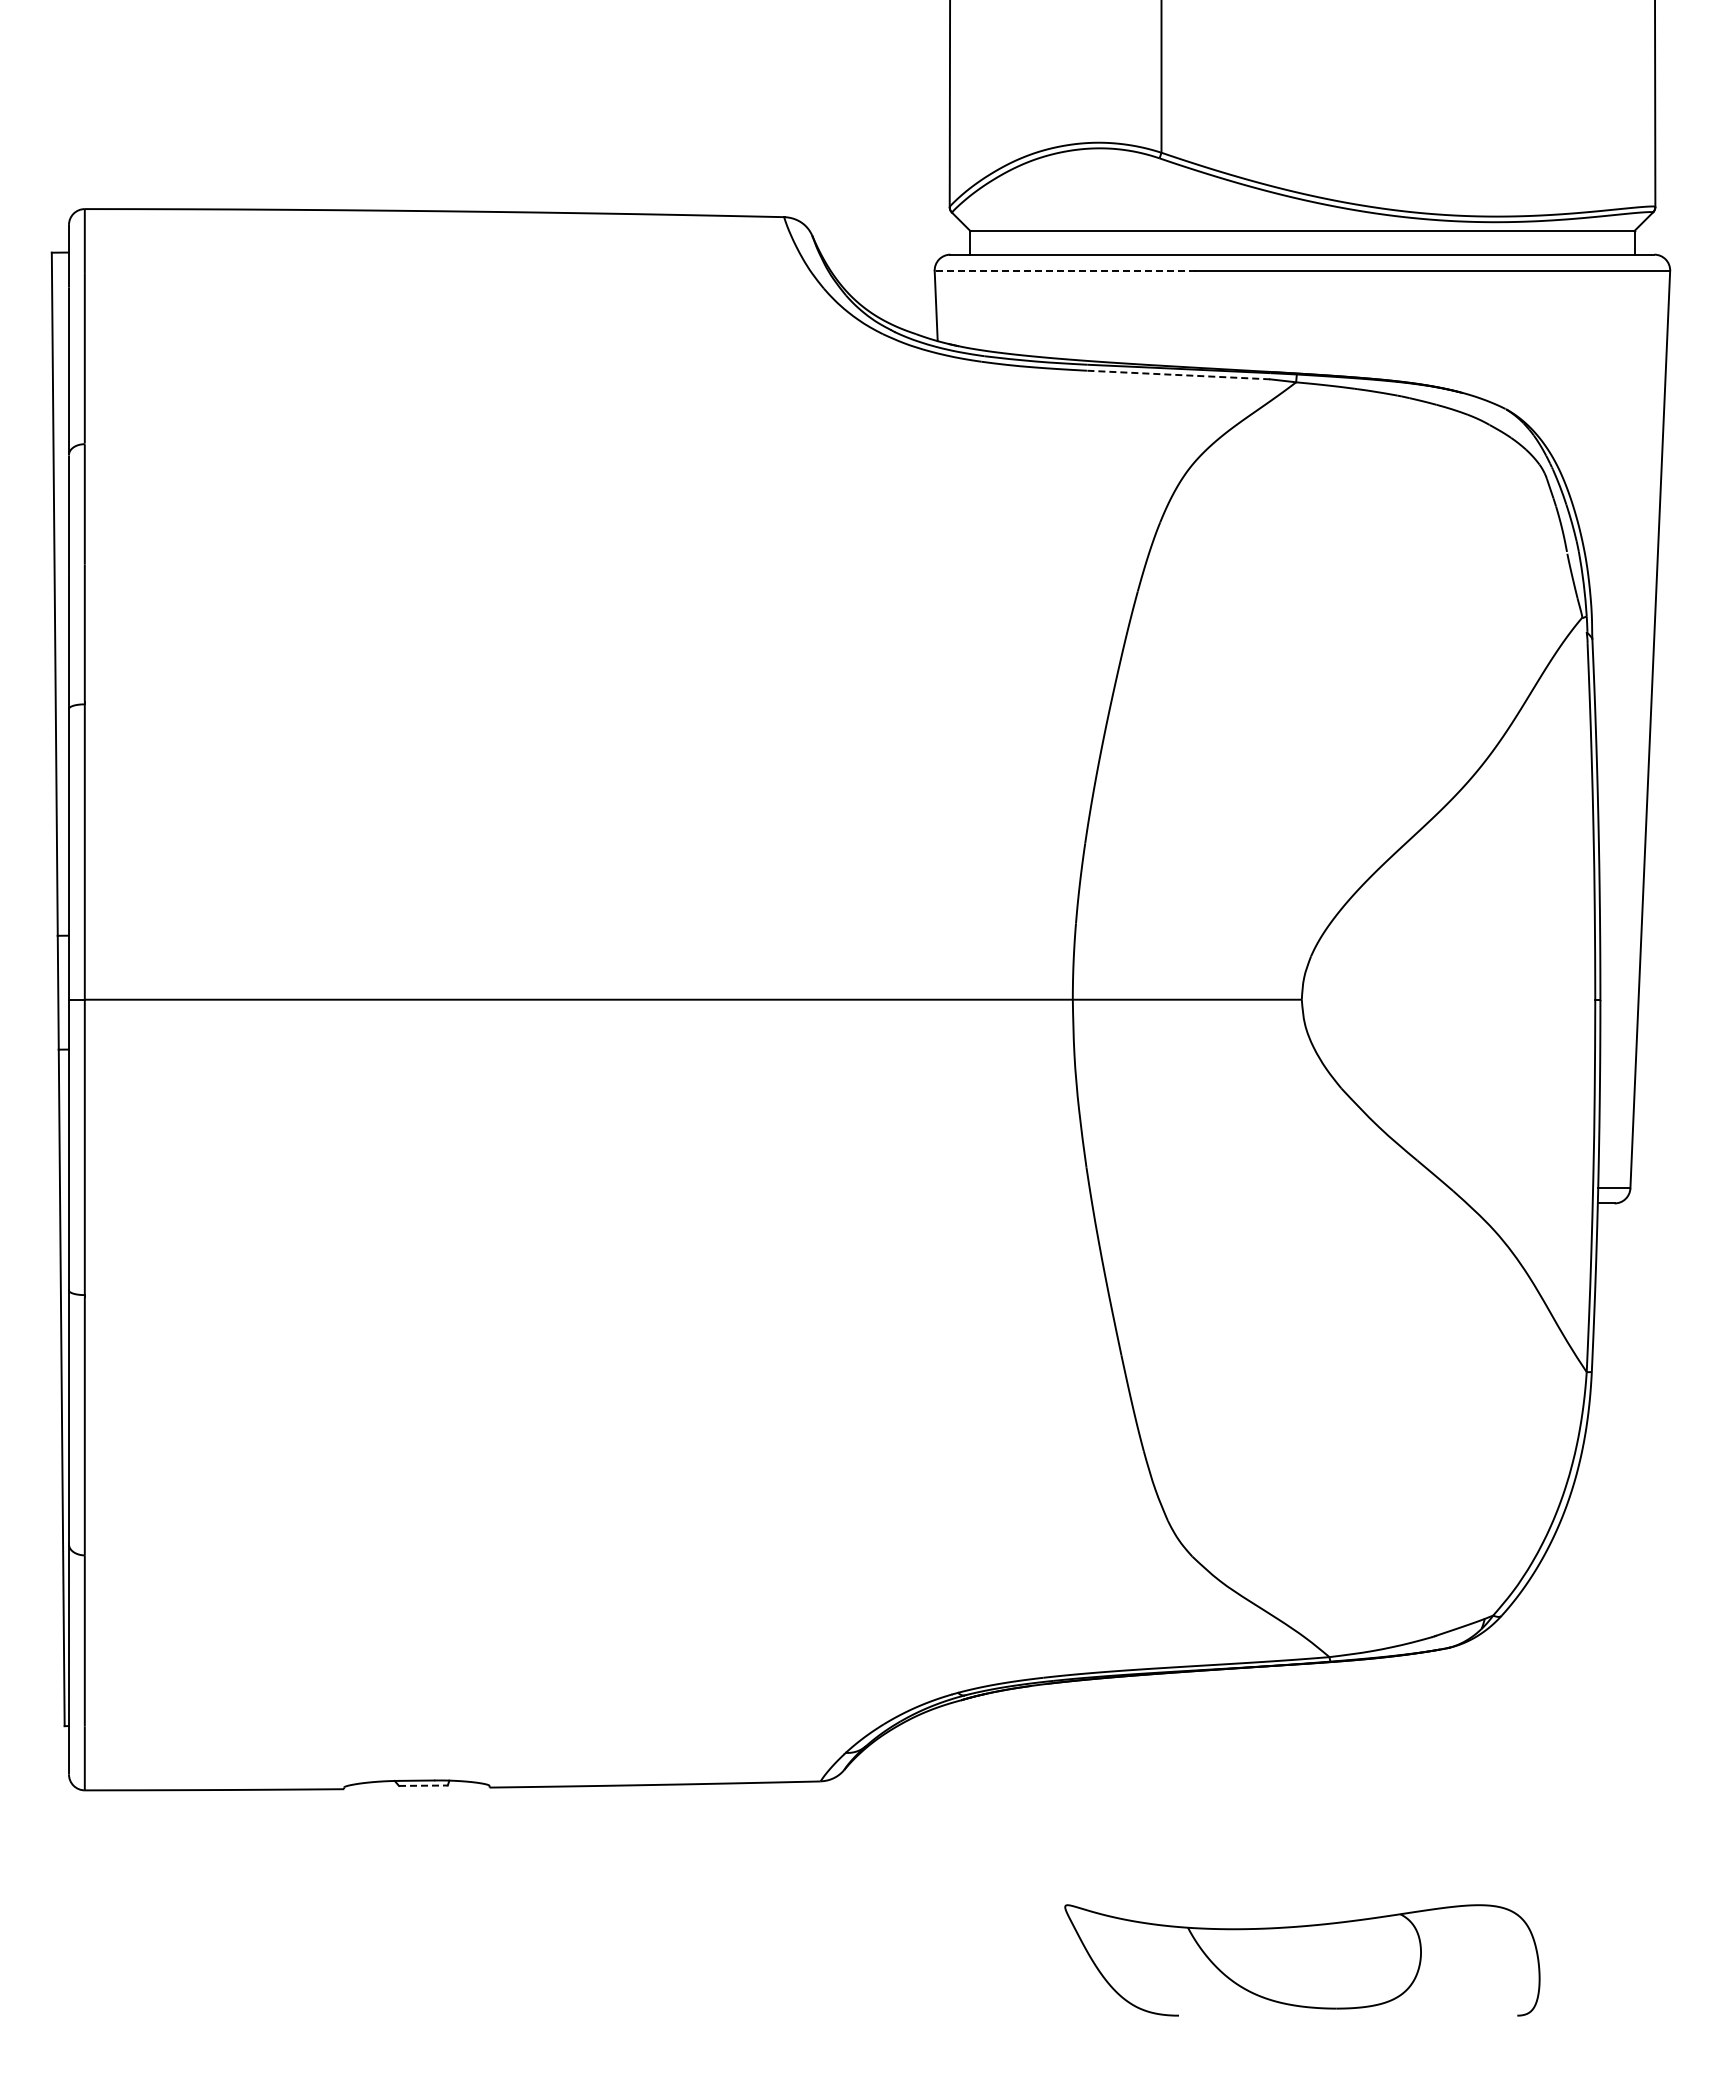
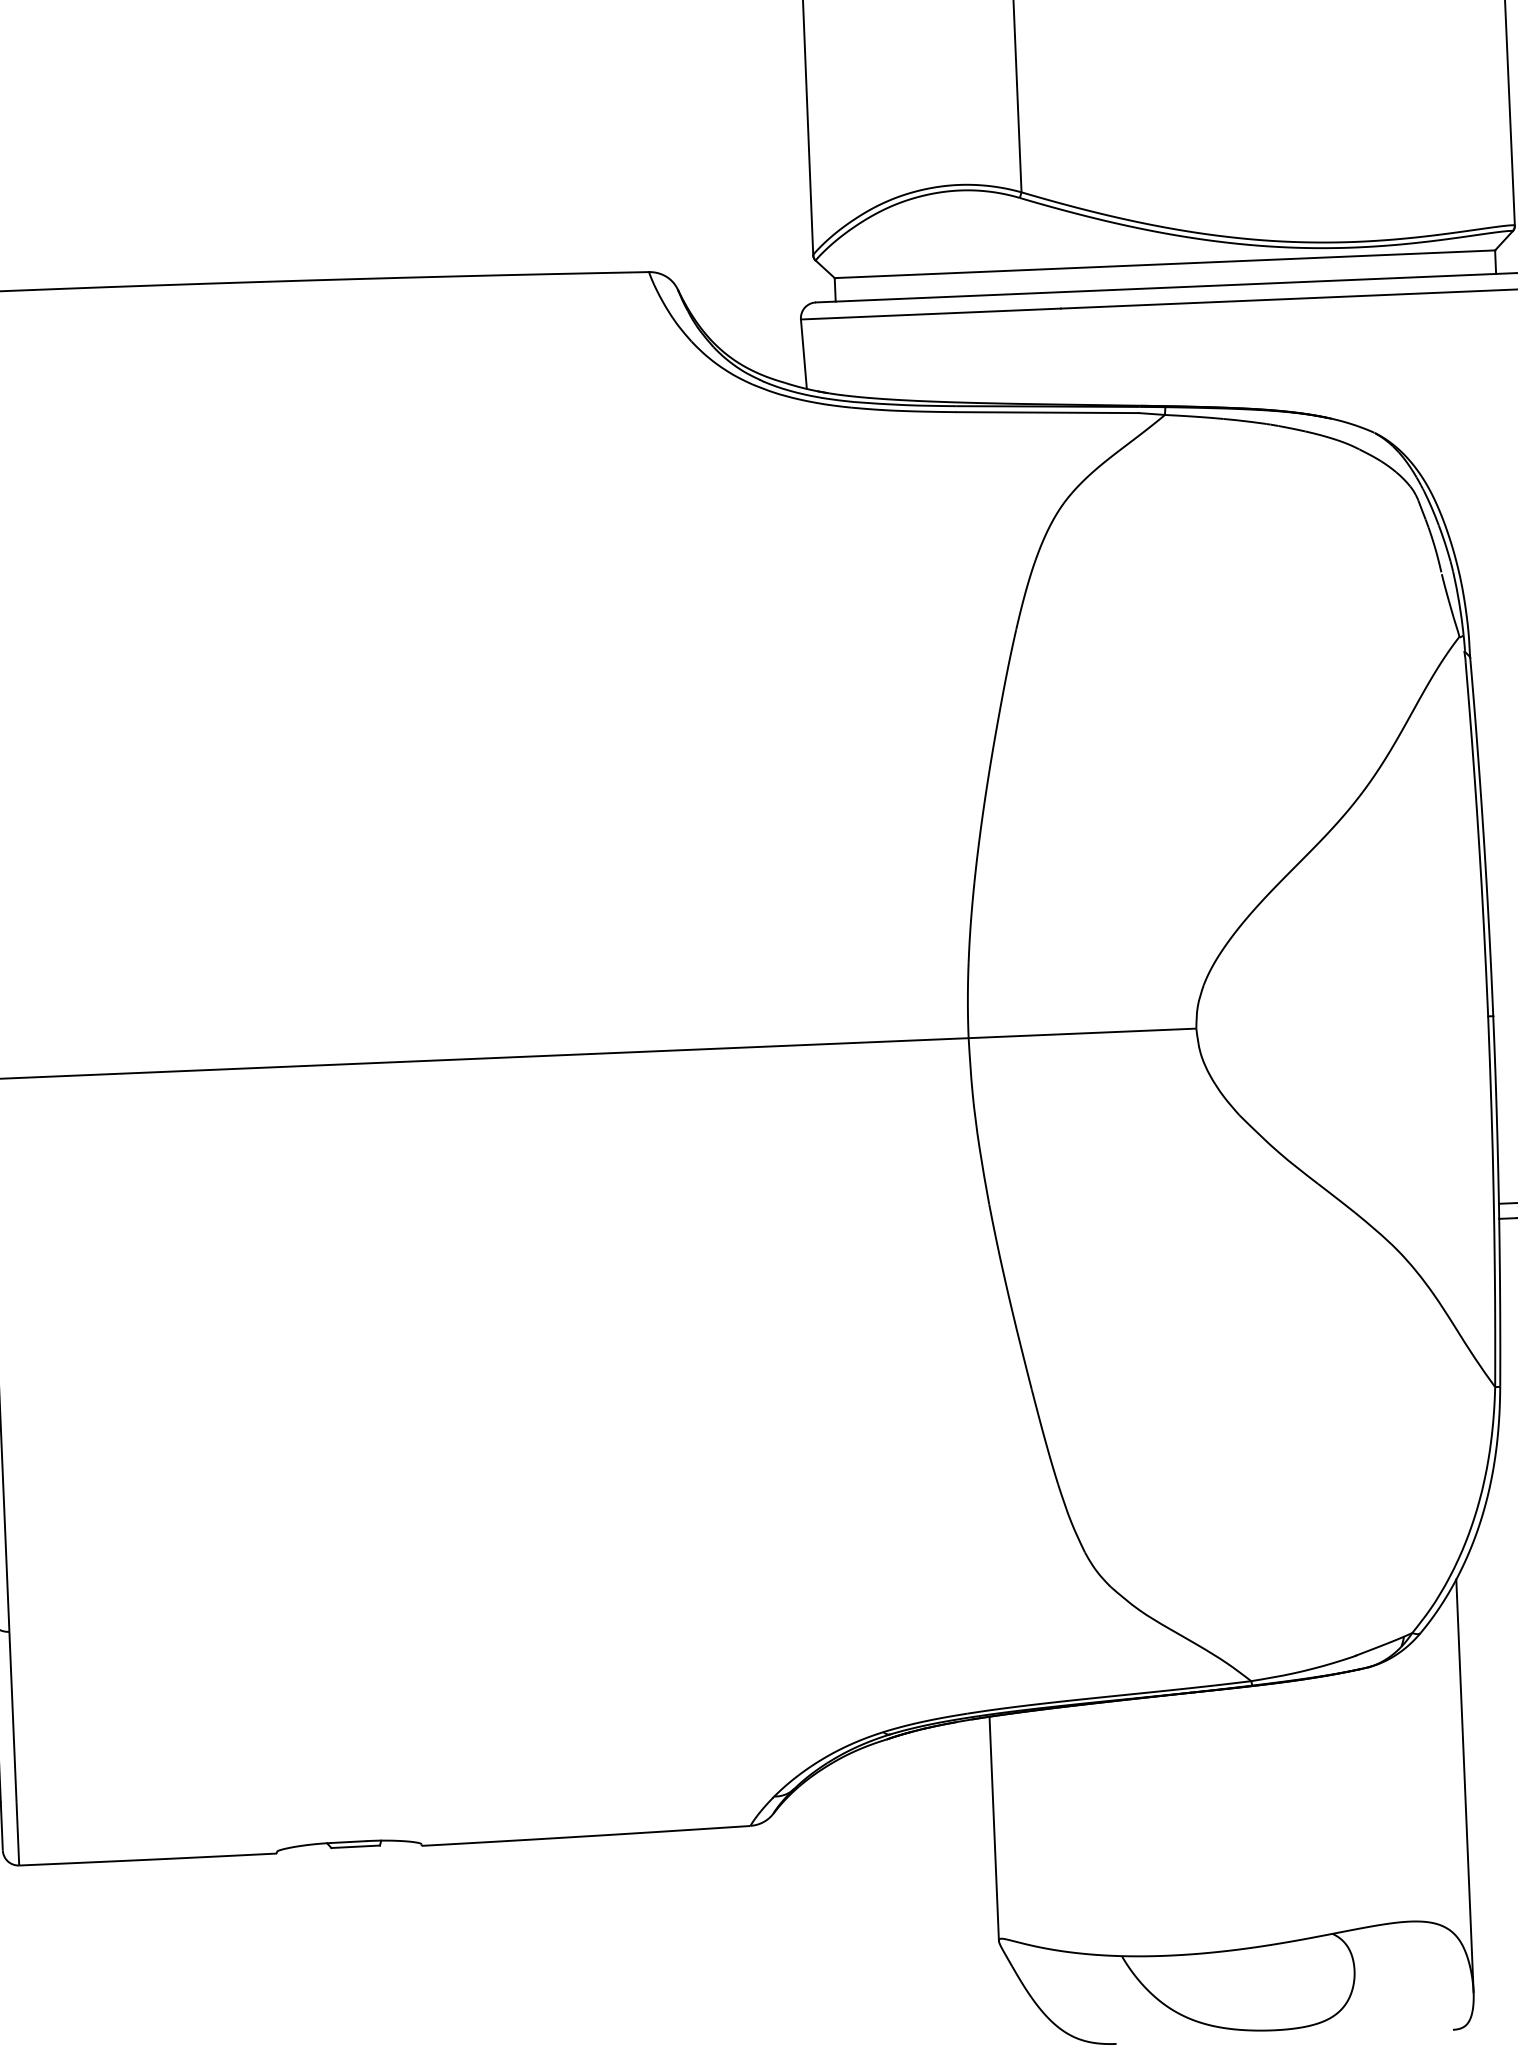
line: (1065, 271) -> (931, 314), dashed -> solid
line: (1178, 375) -> (1047, 413), dashed -> solid
line: (1539, 1770) -> (1464, 1785), added
line: (423, 1785) -> (355, 1846), dashed -> solid
line: (1065, 1794) -> (994, 1828), added

